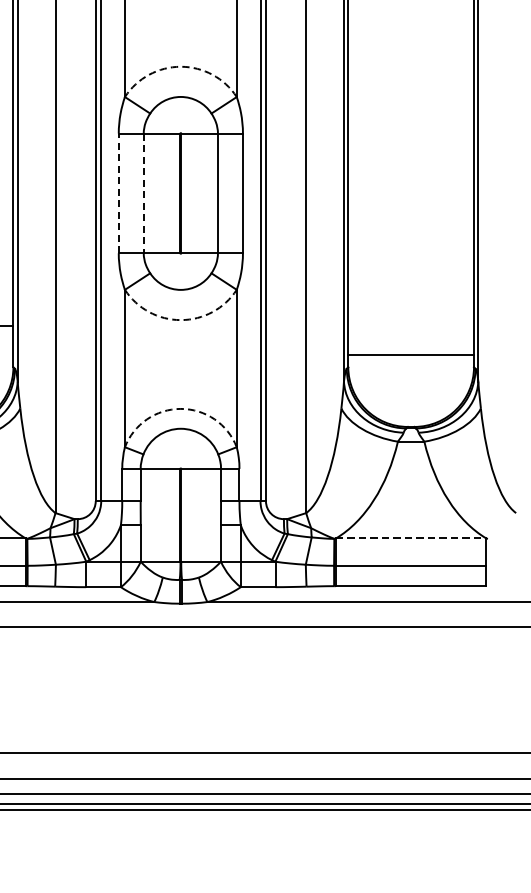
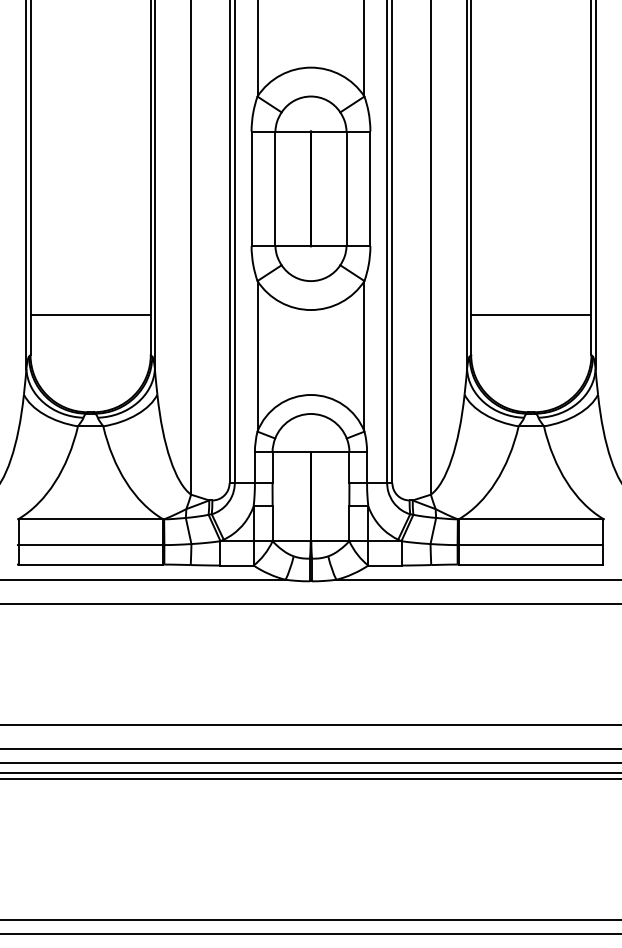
arc: (180, 66) -> (310, 67), dashed -> solid
line: (118, 193) -> (251, 188), dashed -> solid
line: (143, 194) -> (275, 189), dashed -> solid
arc: (180, 320) -> (310, 310), dashed -> solid
line: (411, 355) -> (531, 315), moved
arc: (180, 409) -> (310, 395), dashed -> solid
line: (411, 538) -> (531, 518), dashed -> solid

